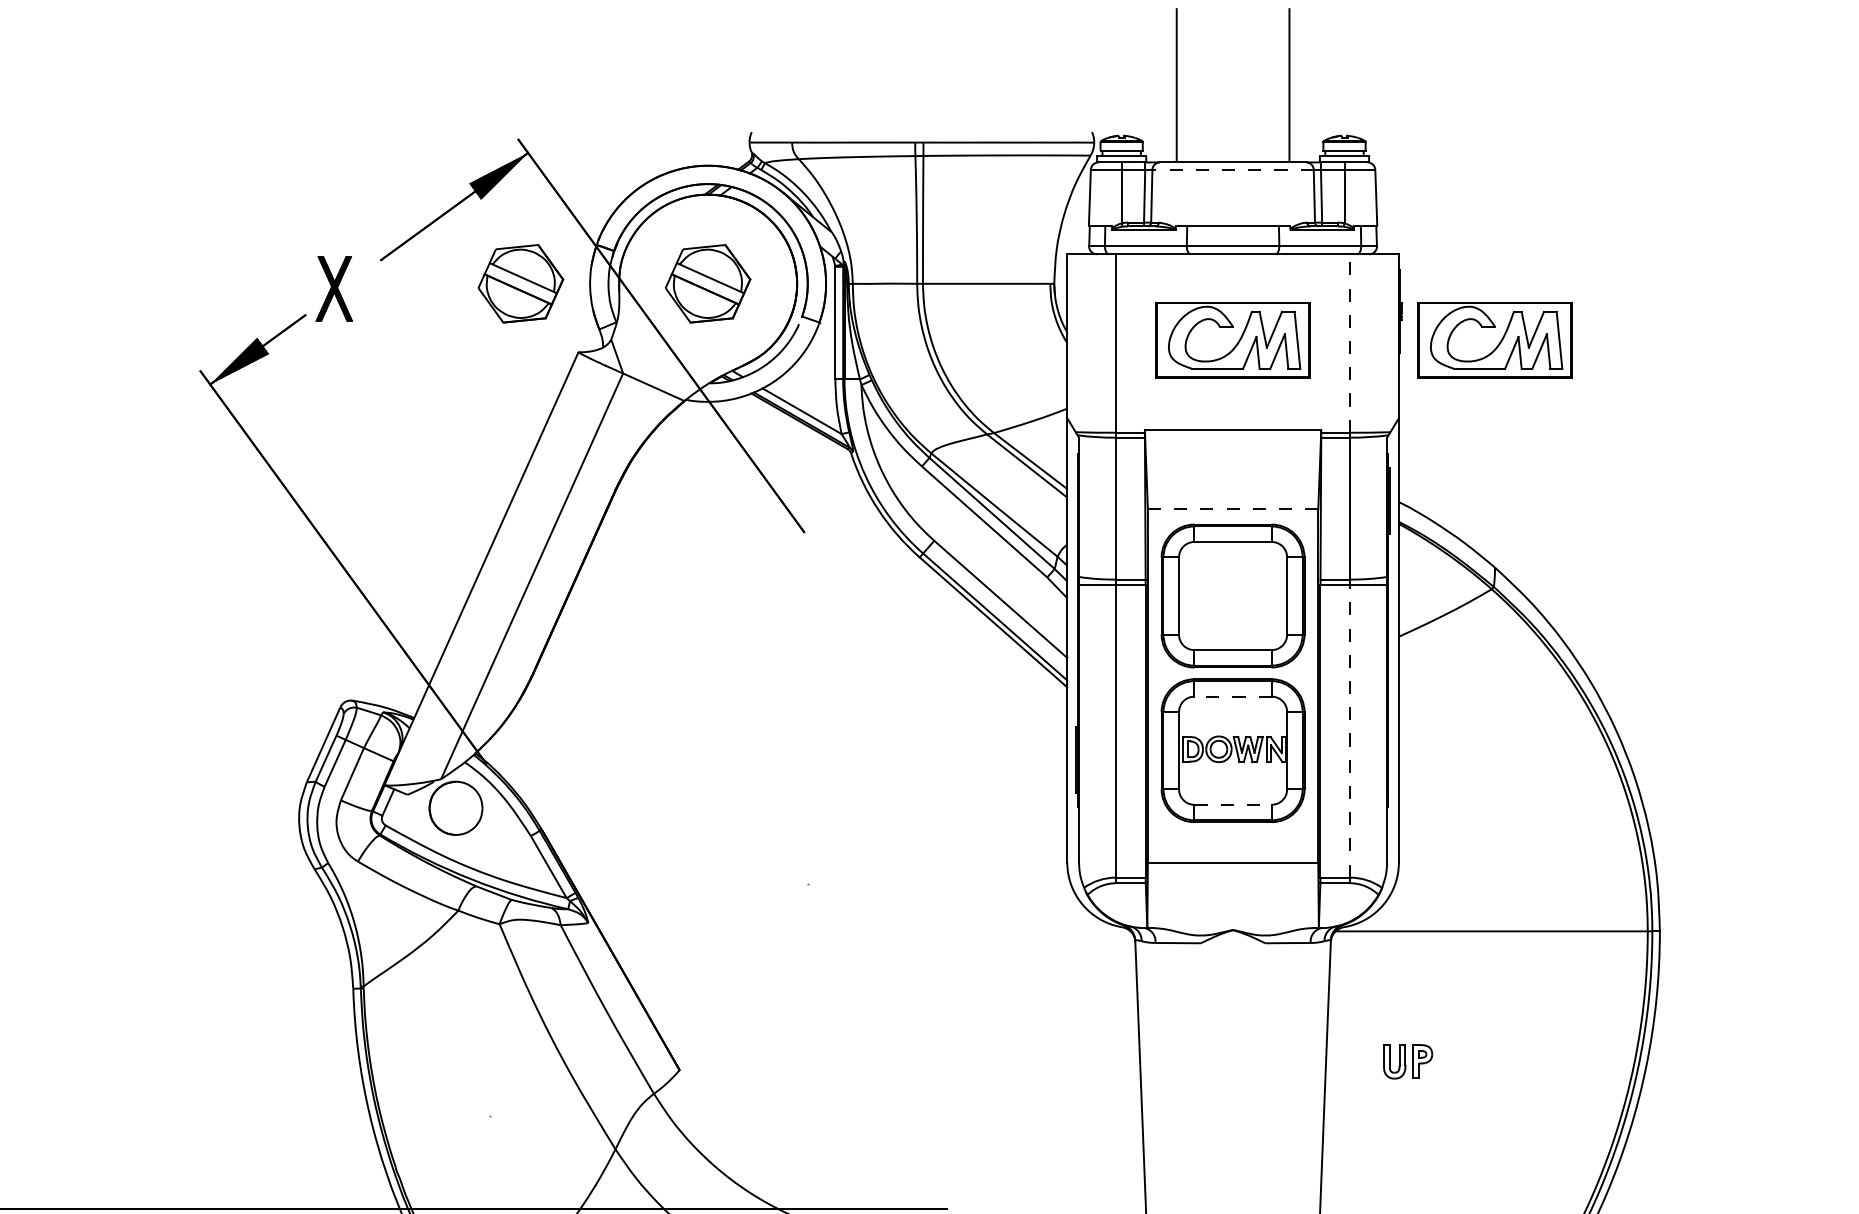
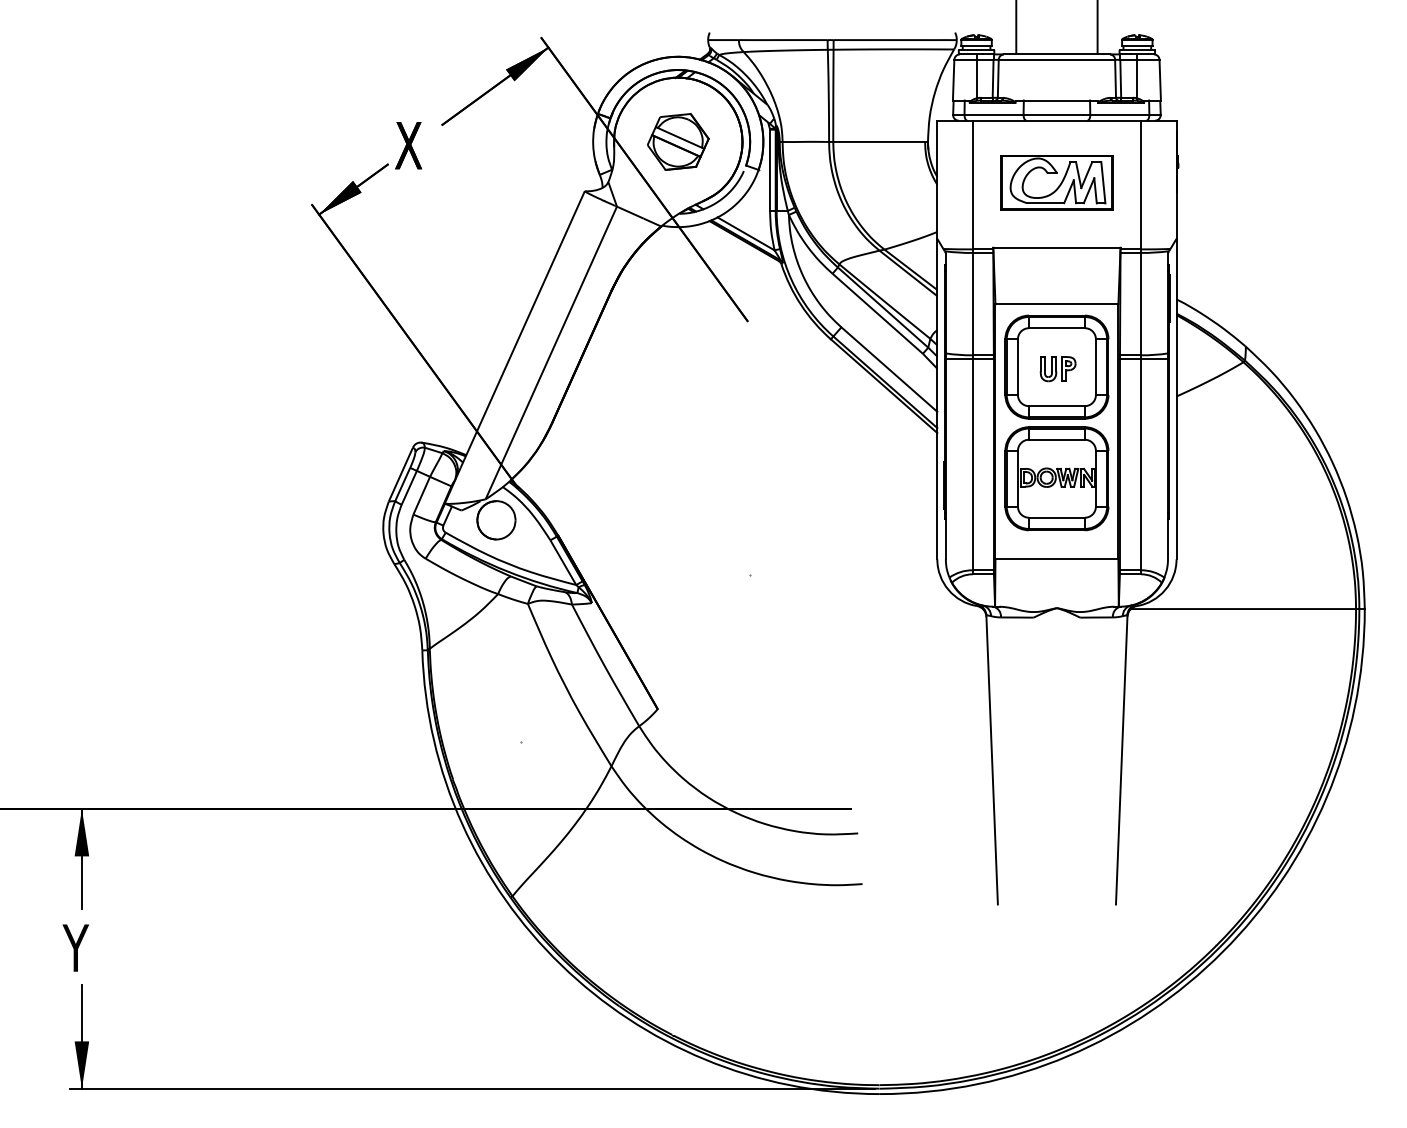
line: (1232, 169) -> (1056, 59), dashed -> solid
part: (521, 283) -> (543, 141), removed
part: (1494, 340) -> (1245, 182), removed
line: (1350, 342) -> (1141, 184), dashed -> solid
line: (1233, 509) -> (1057, 304), dashed -> solid
line: (1232, 696) -> (1056, 439), dashed -> solid
line: (1350, 730) -> (1141, 464), dashed -> solid
line: (1232, 804) -> (1056, 517), dashed -> solid
part: (1407, 1062) -> (1057, 369), moved

